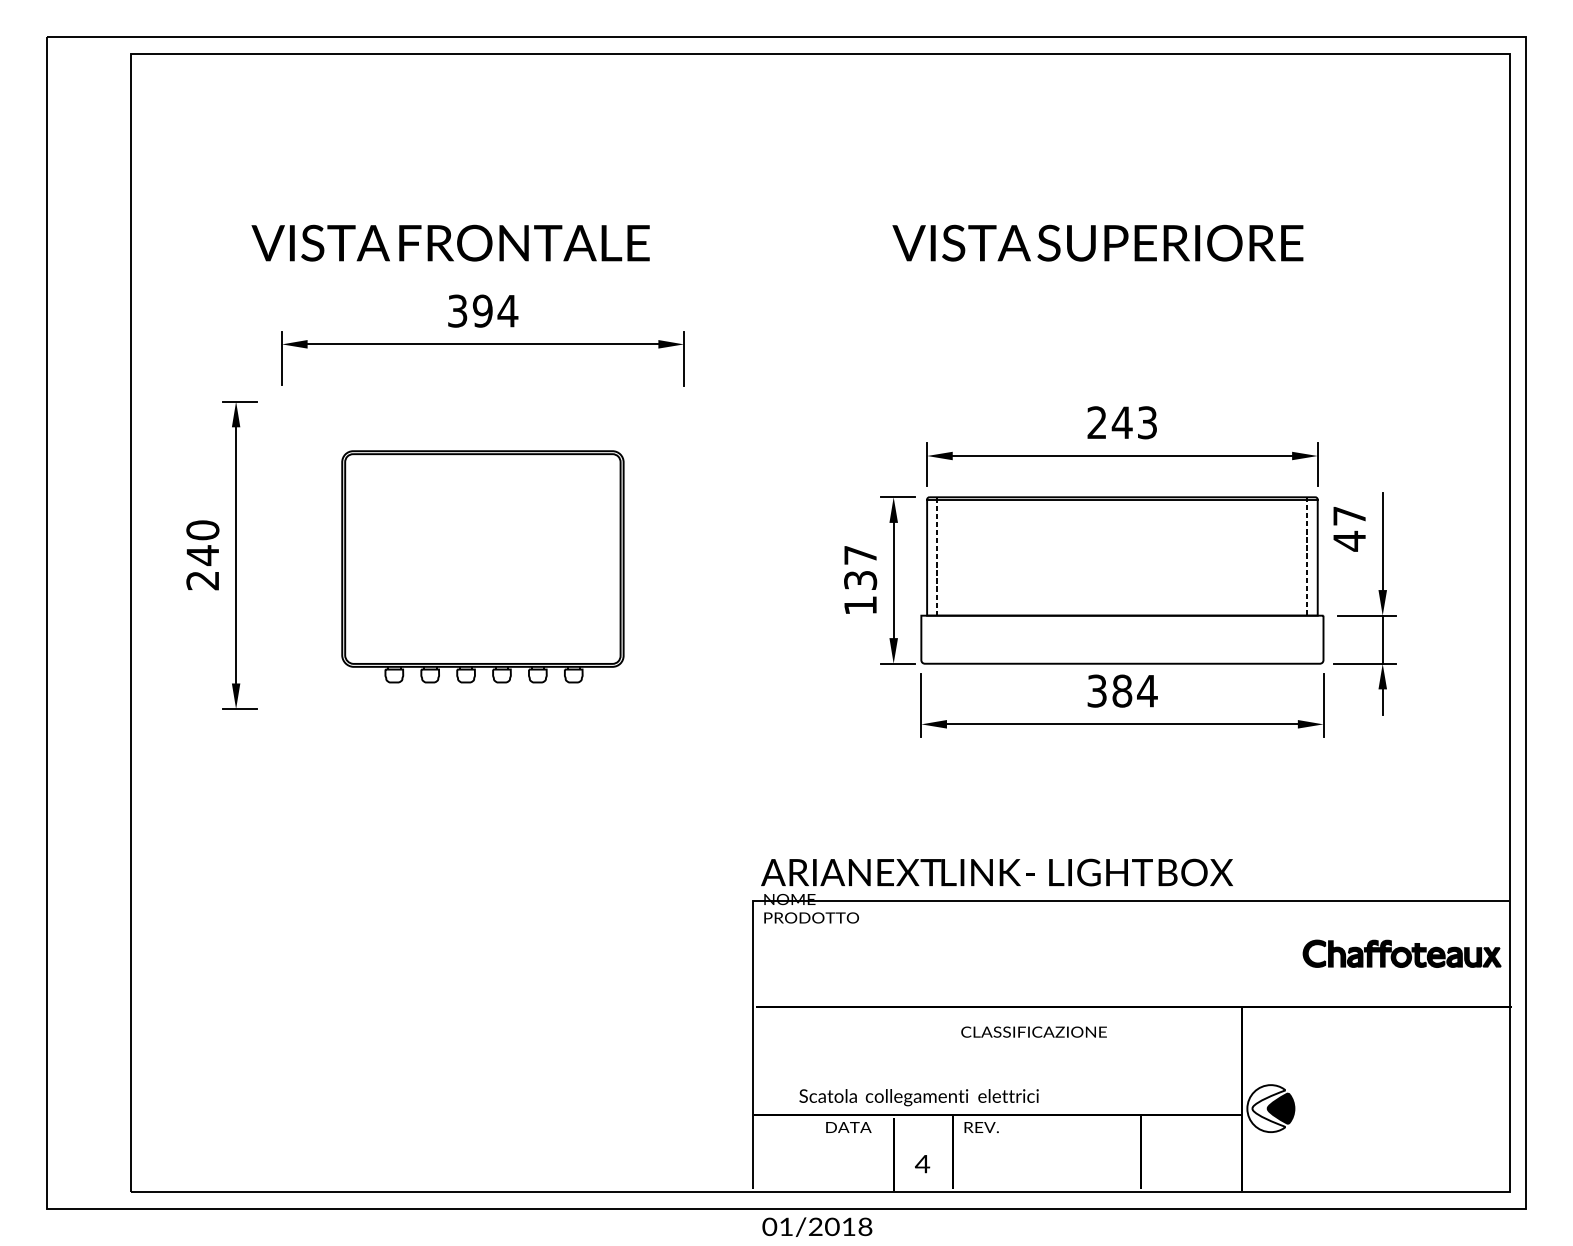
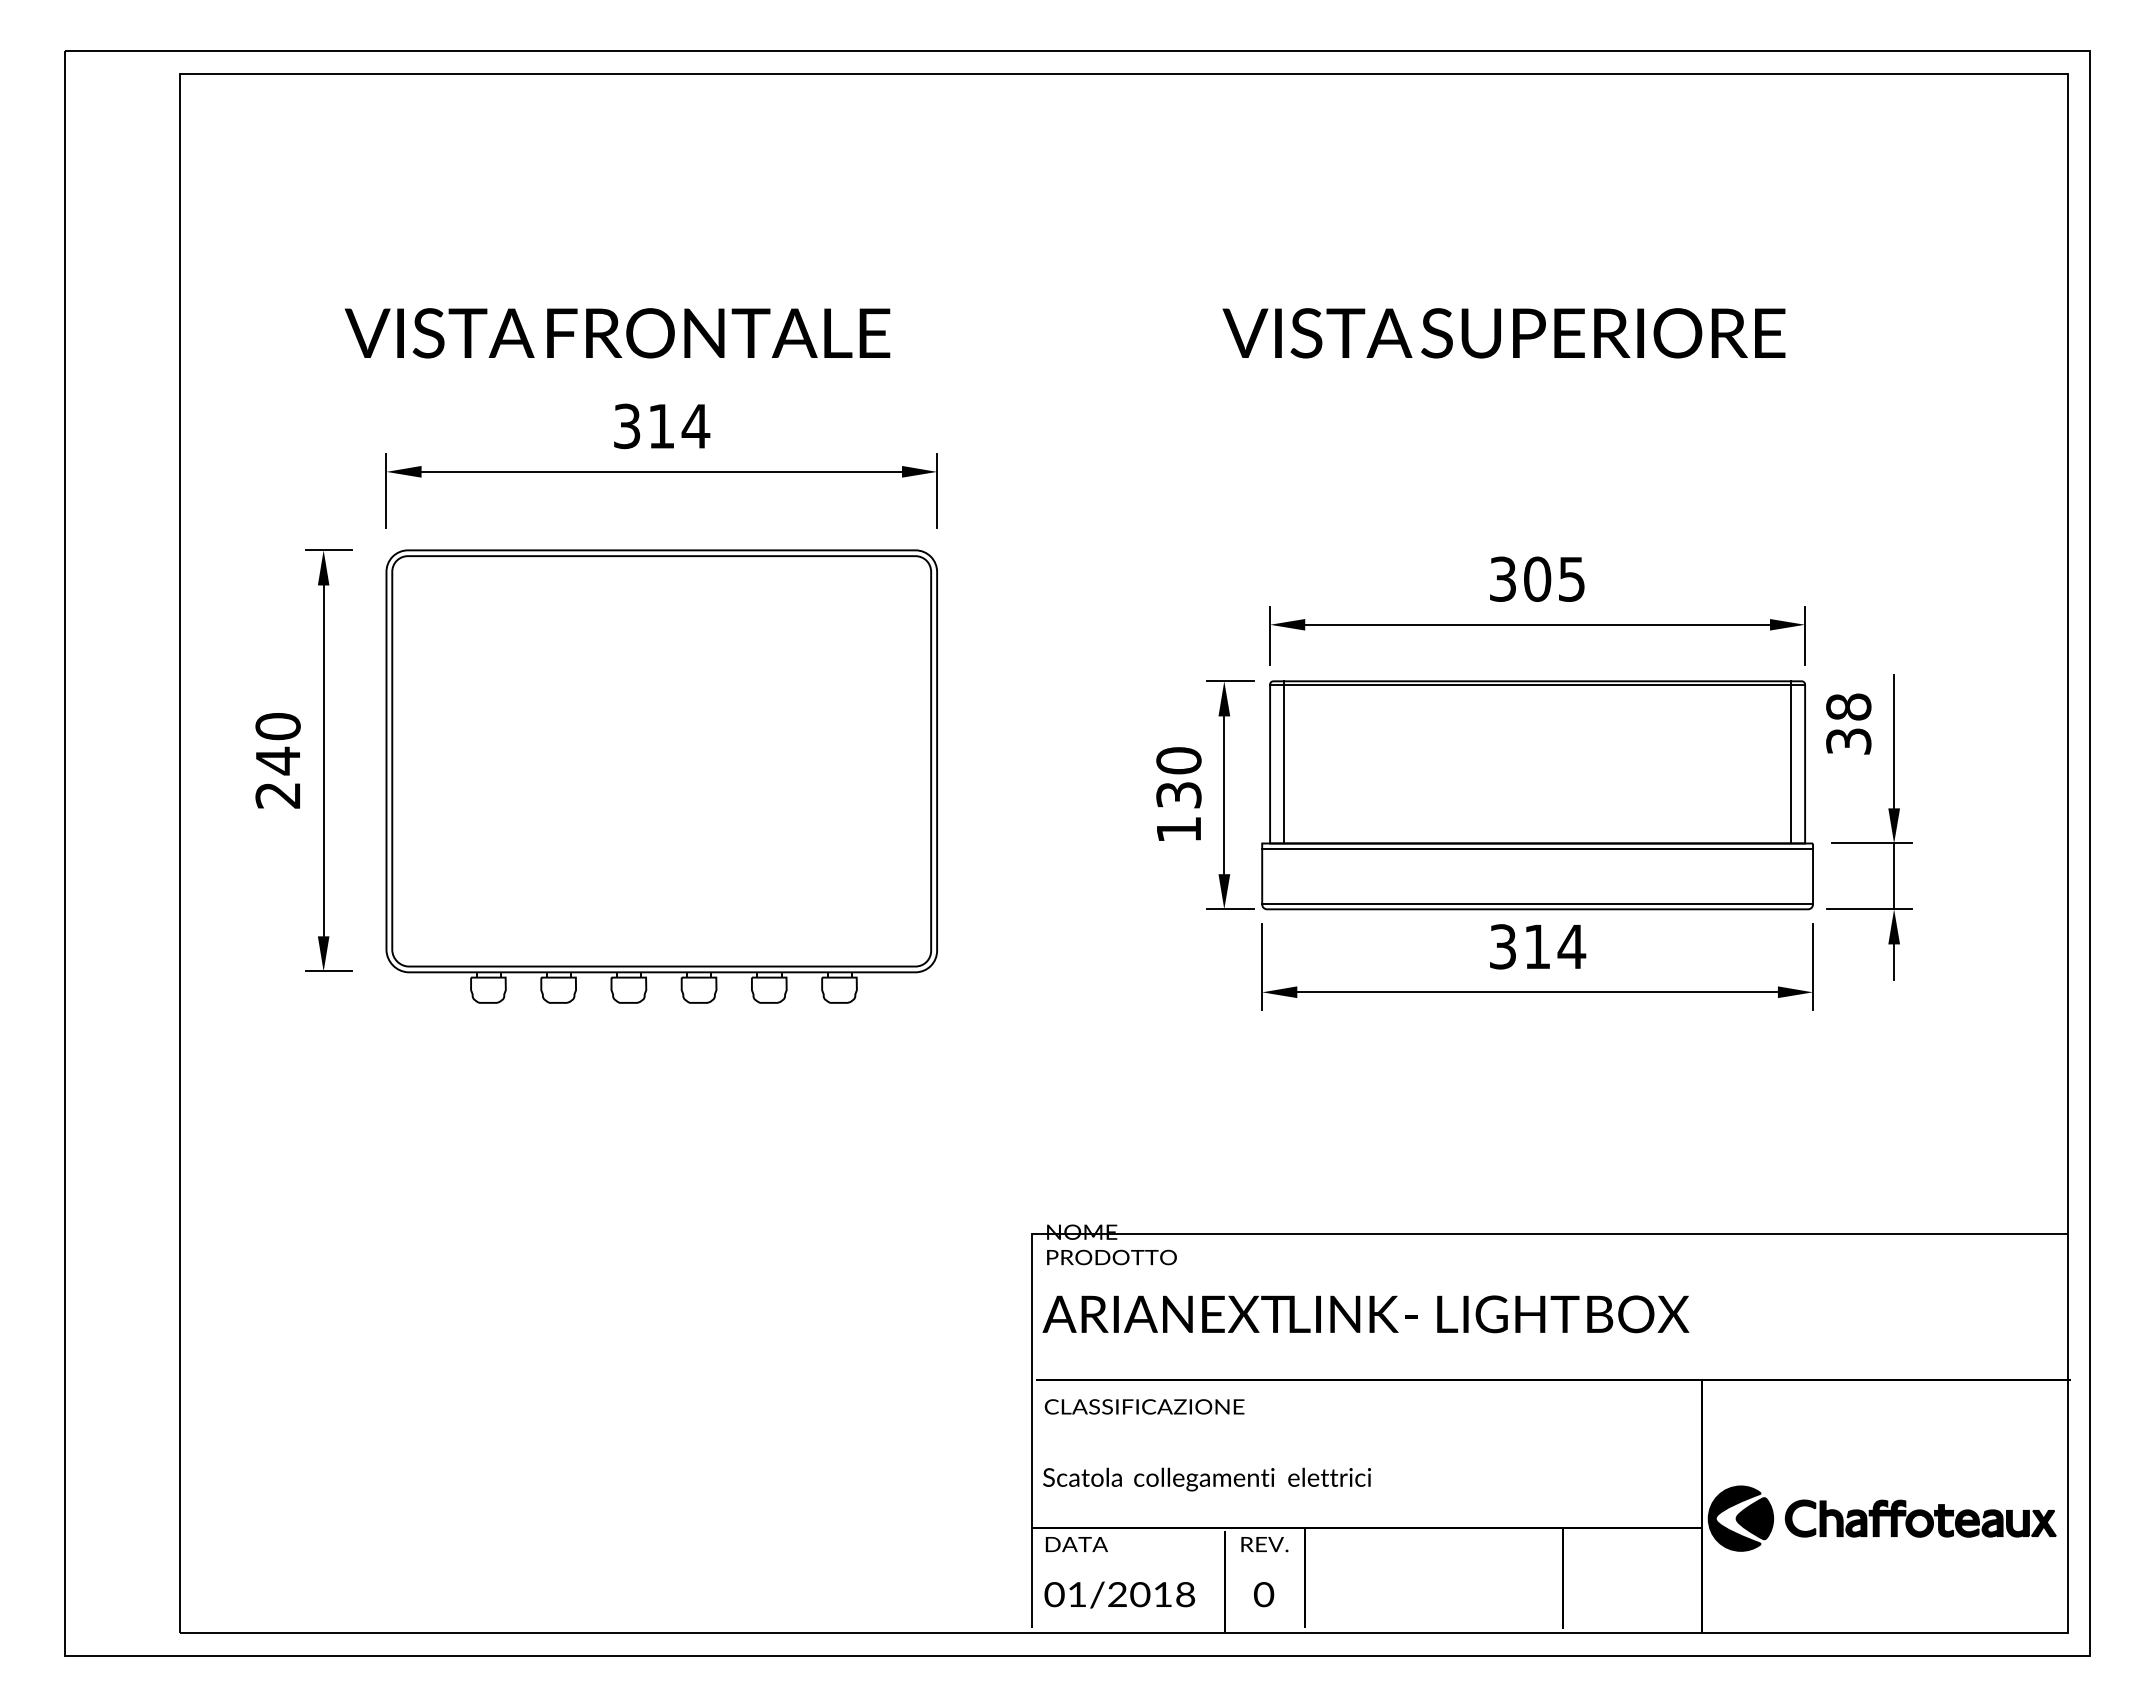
text: (482, 311) -> (661, 426), 394 -> 314
text: (1122, 422) -> (1537, 578), 243 -> 305
text: (1349, 528) -> (1848, 724), 47 -> 38
text: (860, 555) -> (1178, 760), 137 -> 130
line: (937, 555) -> (1284, 761), dashed -> solid
line: (1307, 556) -> (1791, 762), dashed -> solid
part: (482, 566) -> (661, 776), size x1.43
line: (1122, 619) -> (1537, 848), added
line: (1122, 660) -> (1537, 904), added
text: (1122, 690) -> (1537, 946), 384 -> 314
text: (996, 872) -> (1365, 1314), moved
part: (1401, 953) -> (1920, 1518), moved
text: (1034, 1031) -> (1144, 1406), moved
text: (918, 1097) -> (1206, 1479), moved
fill: (1266, 1108) -> (1734, 1518), added
text: (848, 1127) -> (1076, 1544), moved
text: (981, 1127) -> (1264, 1544), moved
text: (922, 1164) -> (1263, 1594), 4 -> 0
text: (817, 1226) -> (1119, 1594), moved

